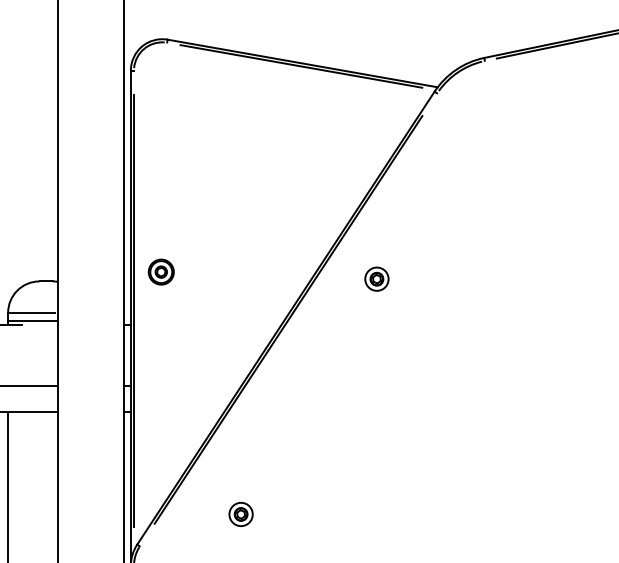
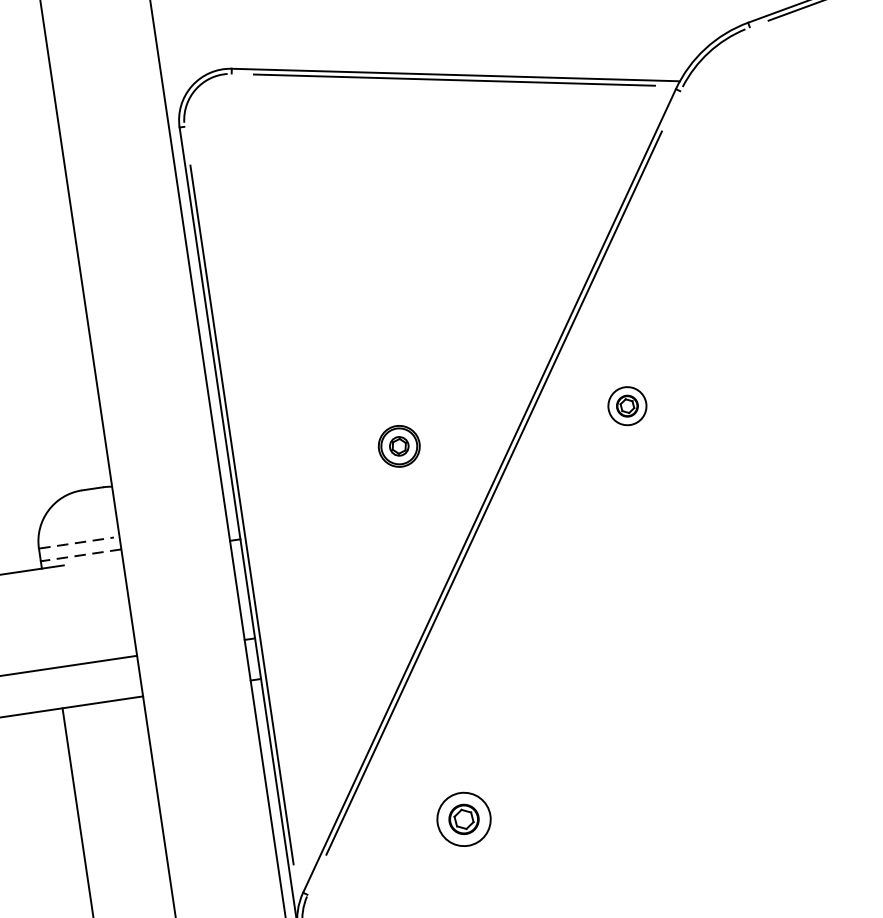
part: (160, 271) -> (397, 445), moved
line: (31, 312) -> (76, 542), solid -> dashed
line: (33, 320) -> (81, 554), solid -> dashed
part: (240, 513) -> (462, 817), size x1.4

